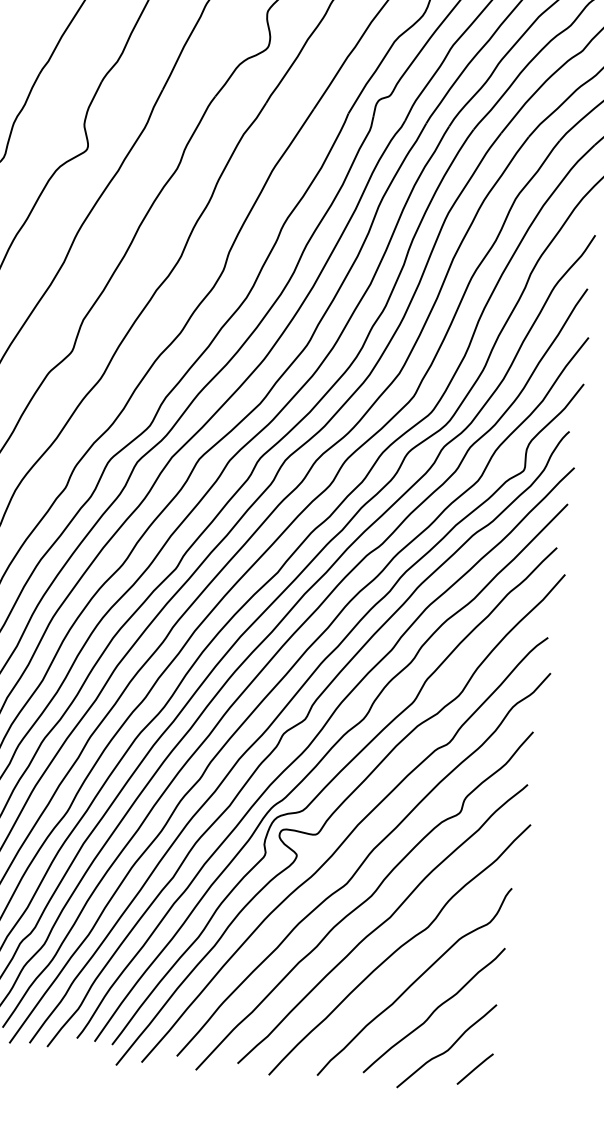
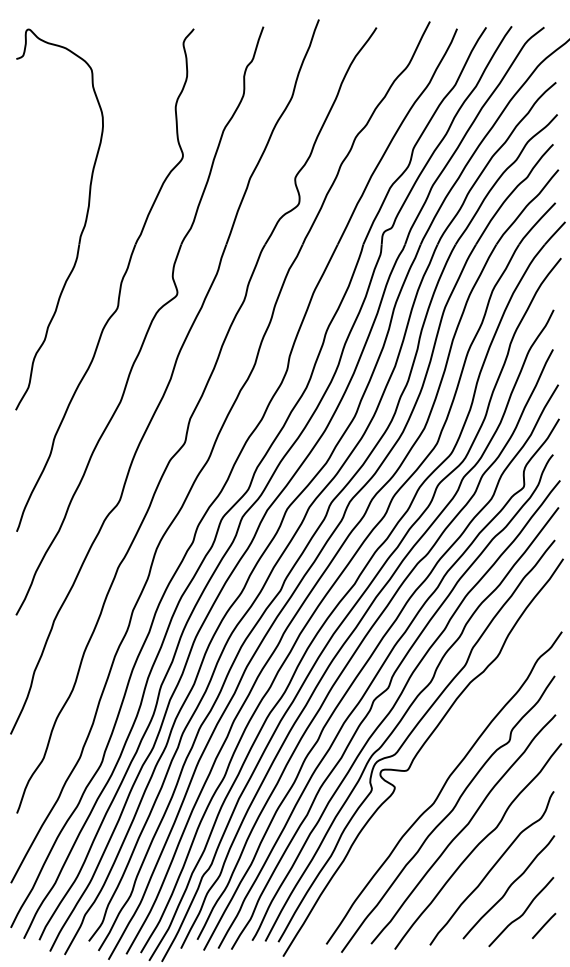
curve: (341, 845) -> (426, 776), removed

